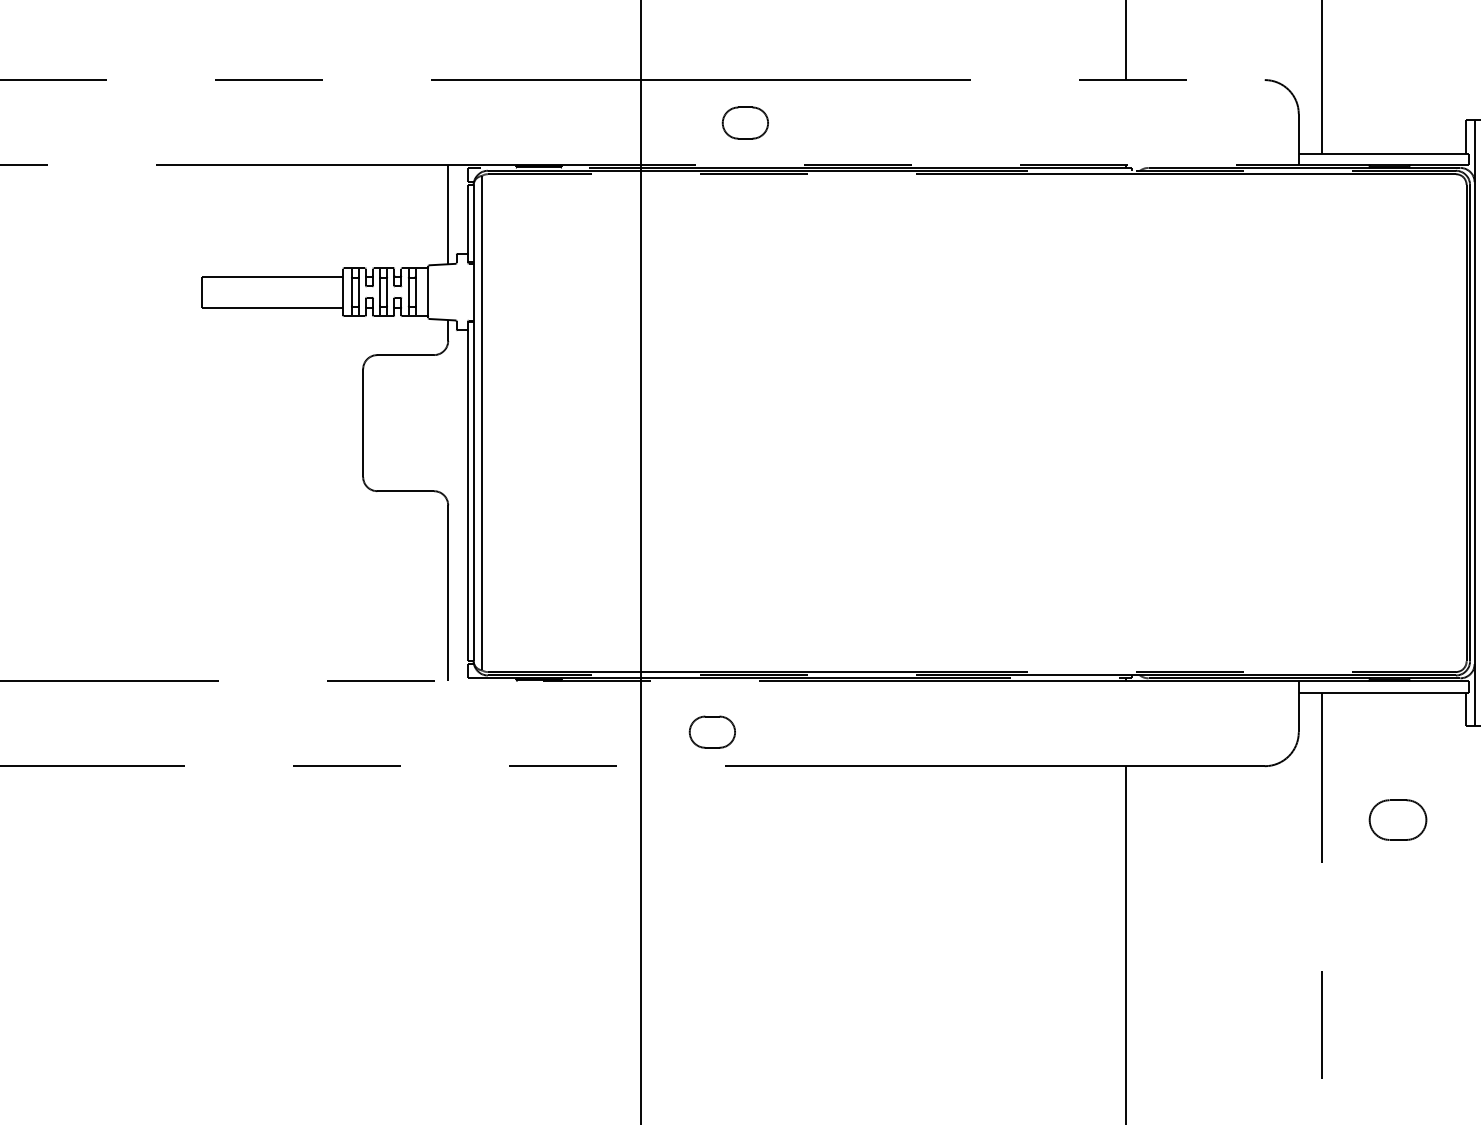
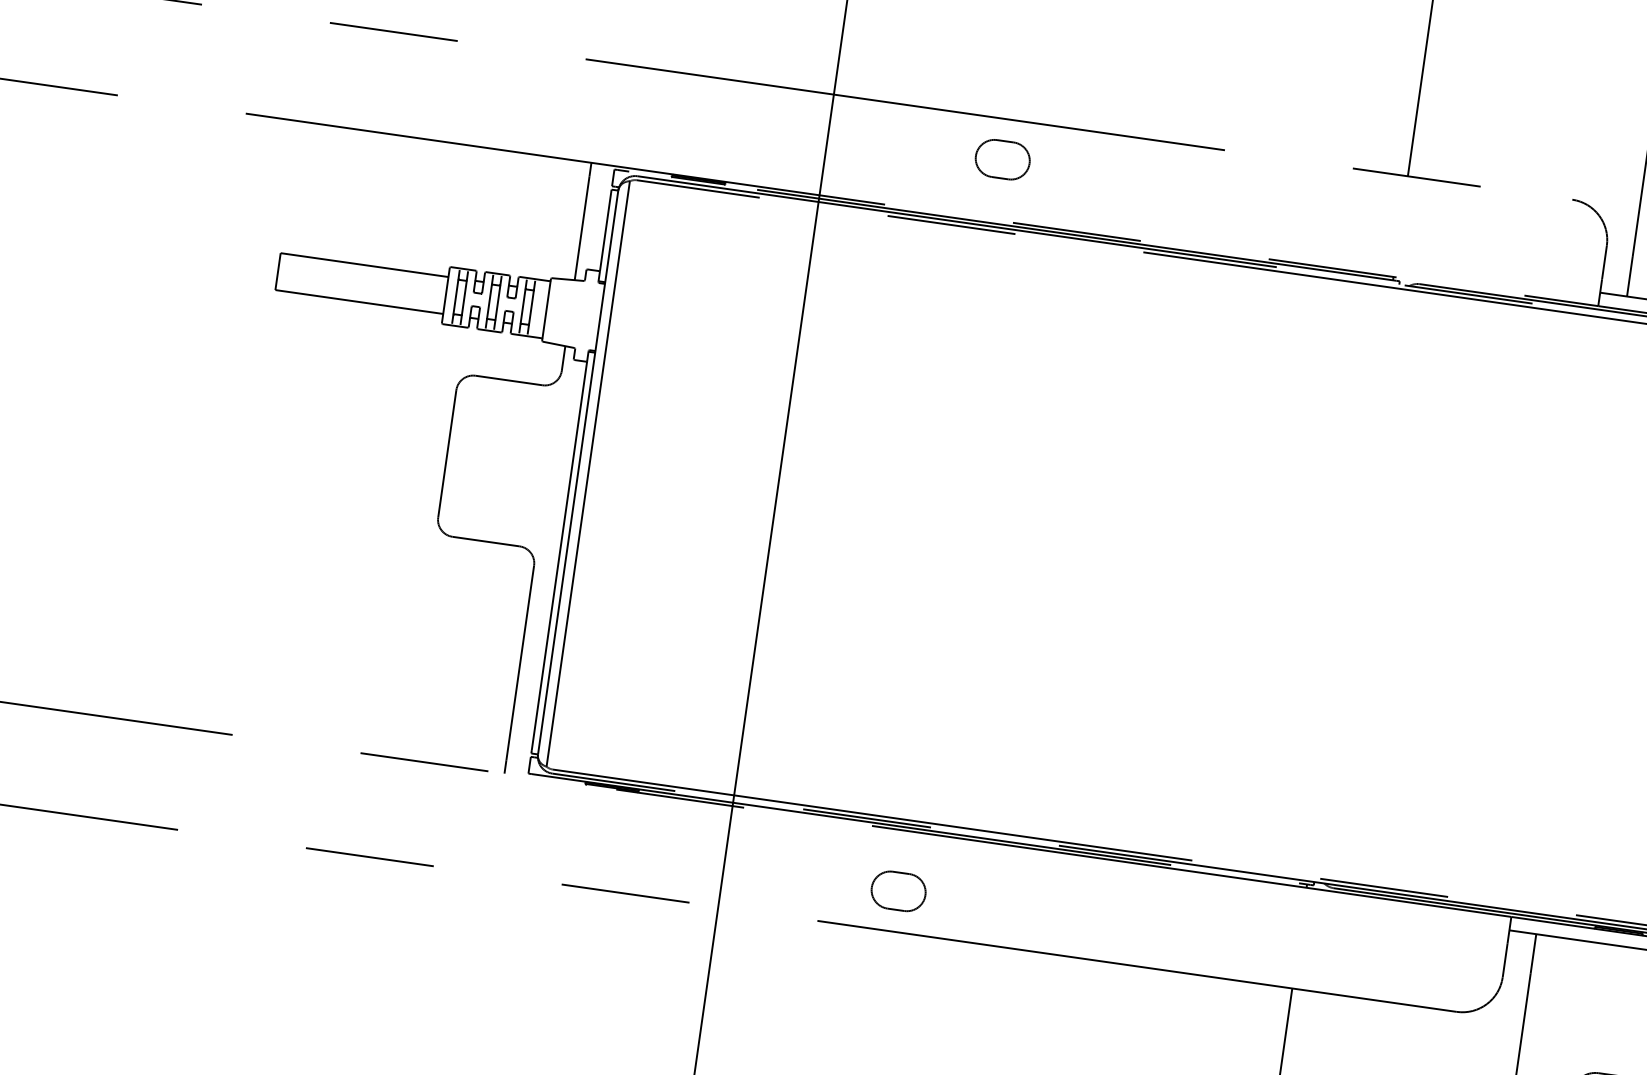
part: (744, 122) -> (1001, 158), moved
part: (711, 731) -> (897, 890), moved

